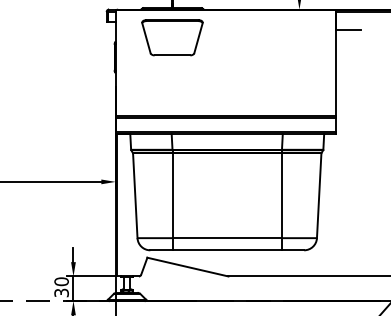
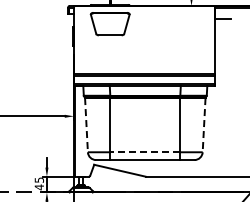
line: (135, 196) -> (86, 125), solid -> dashed
line: (319, 196) -> (204, 125), solid -> dashed
line: (225, 238) -> (144, 152), solid -> dashed
text: (60, 286) -> (38, 183), 30 -> 45

